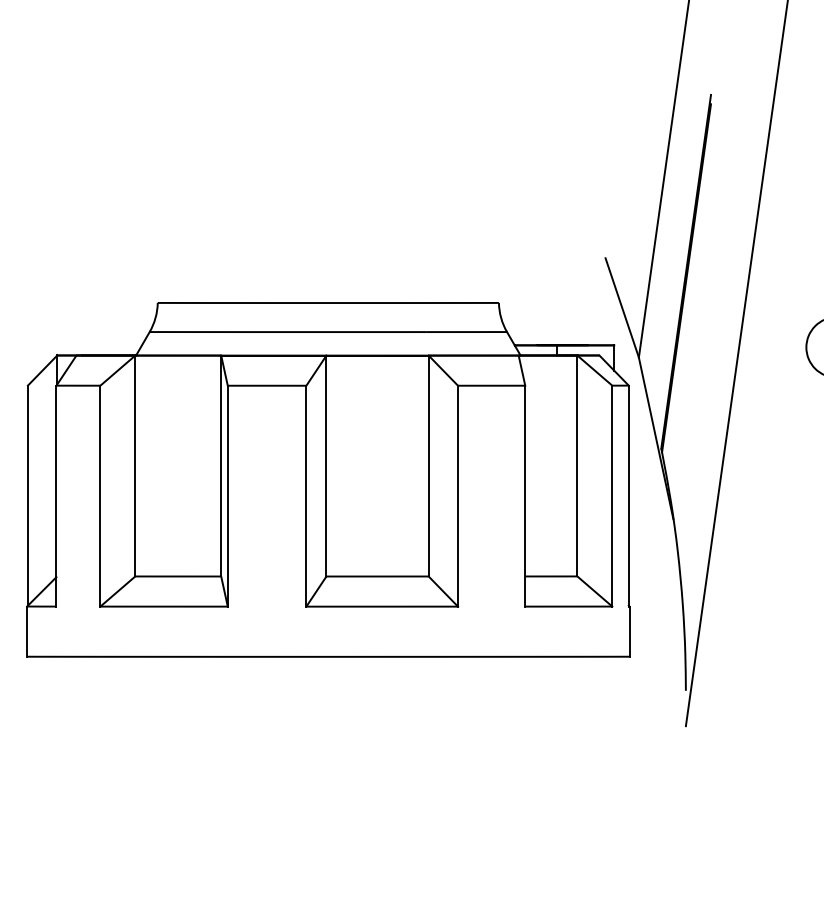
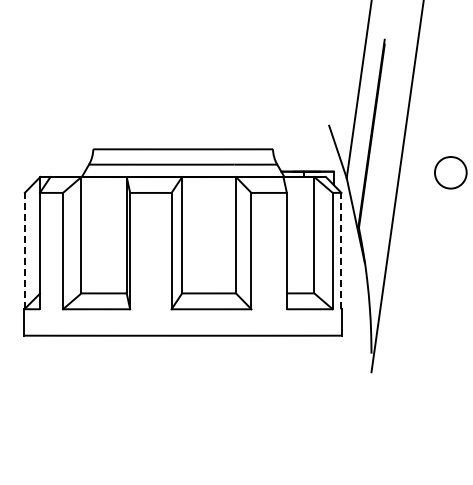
line: (27, 495) -> (24, 250), solid -> dashed
line: (628, 495) -> (341, 250), solid -> dashed

